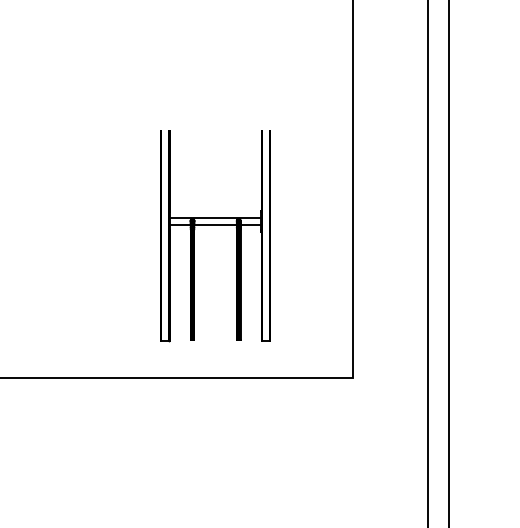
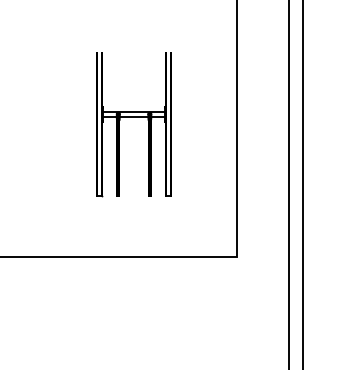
part: (214, 225) -> (133, 117), moved

